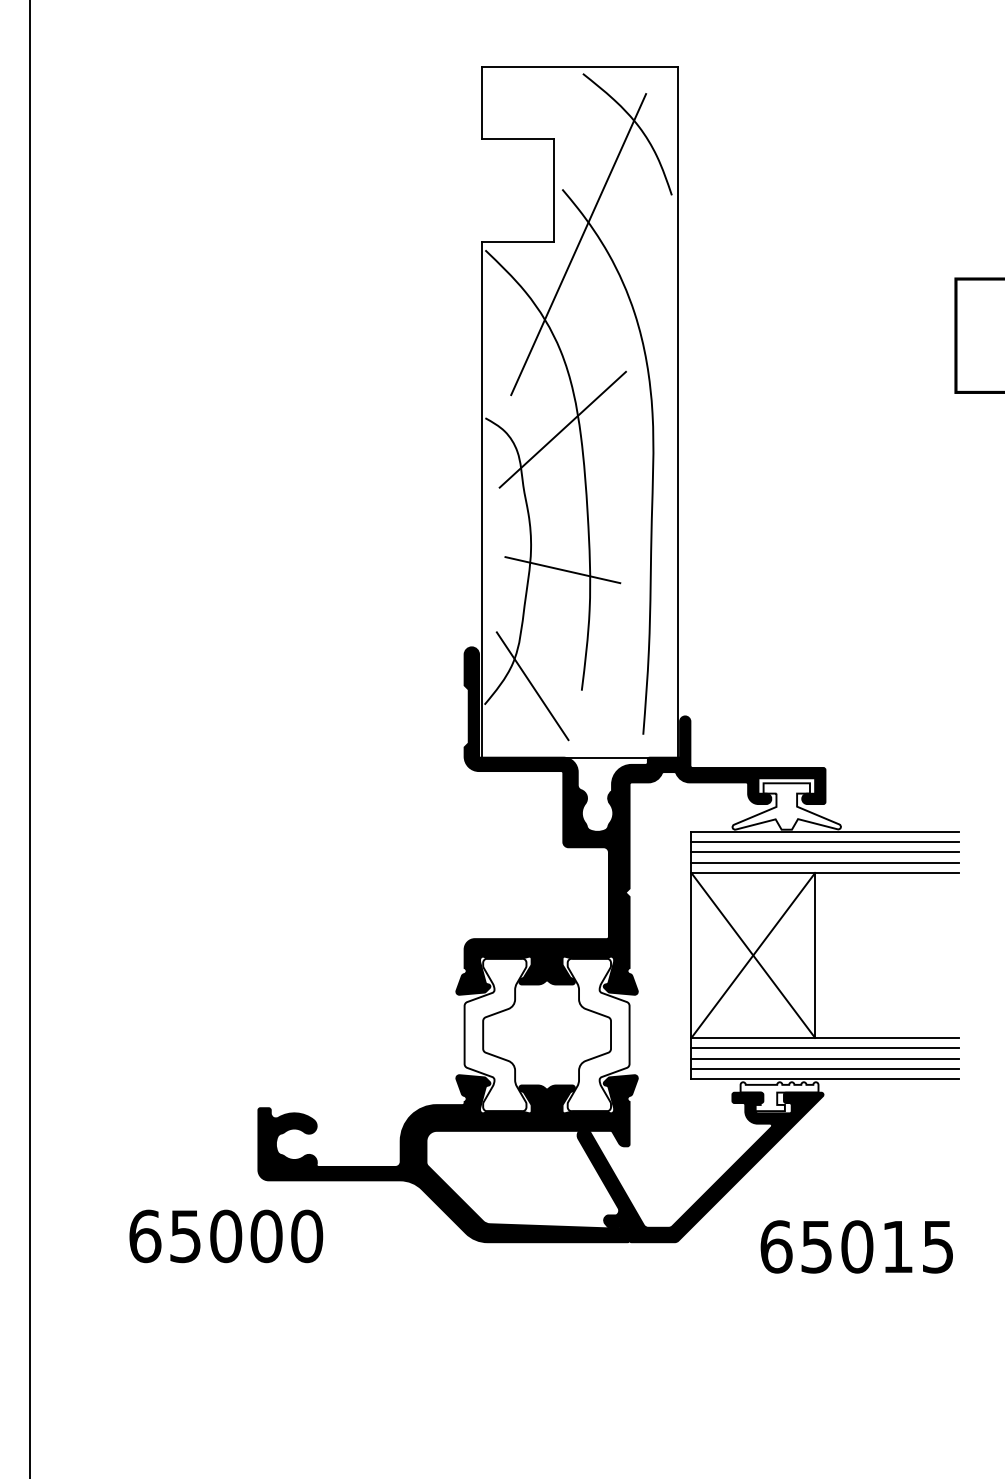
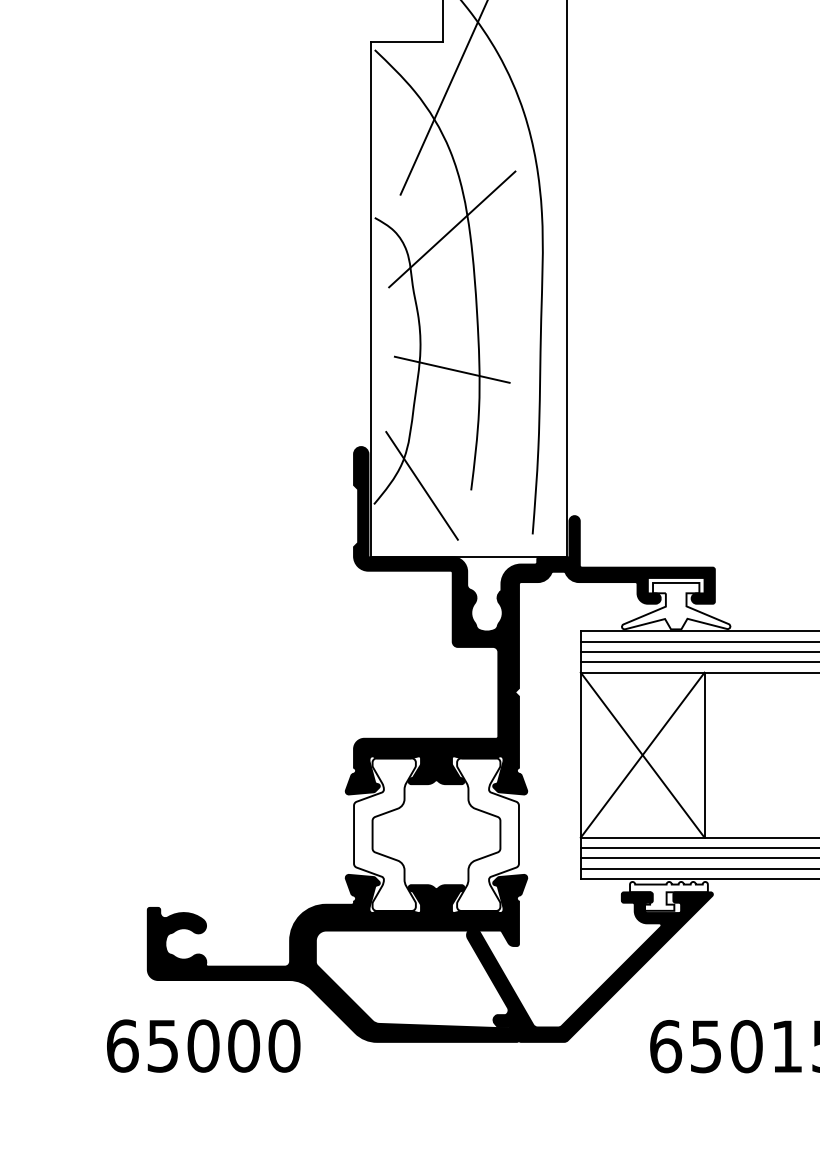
text: (226, 1236) -> (203, 1046), moved

